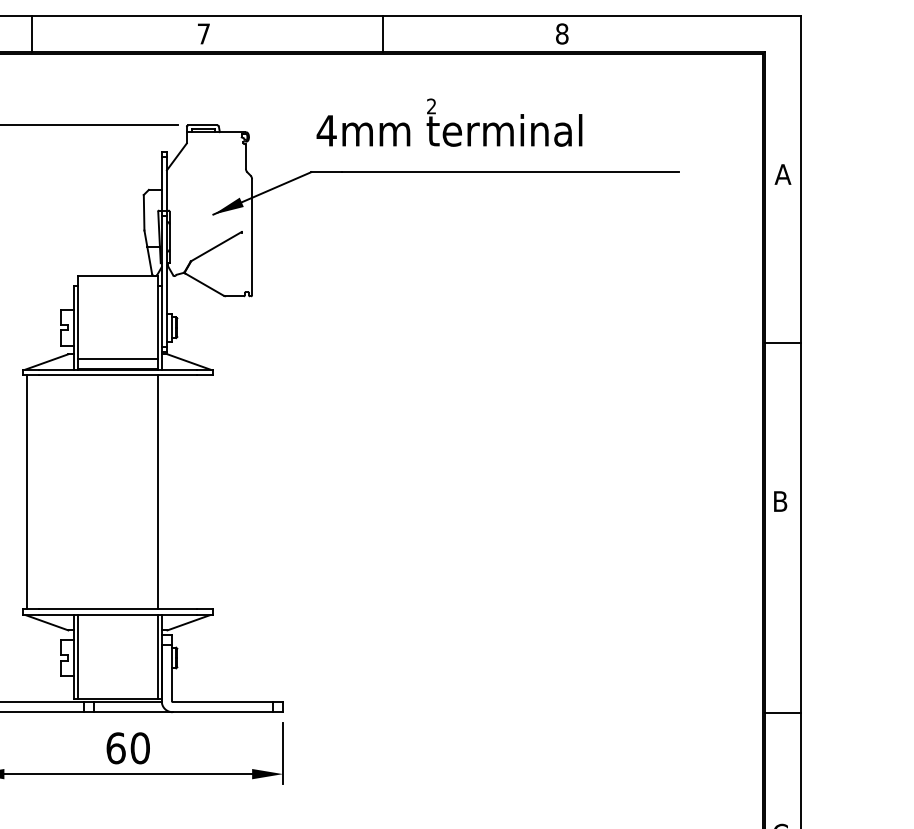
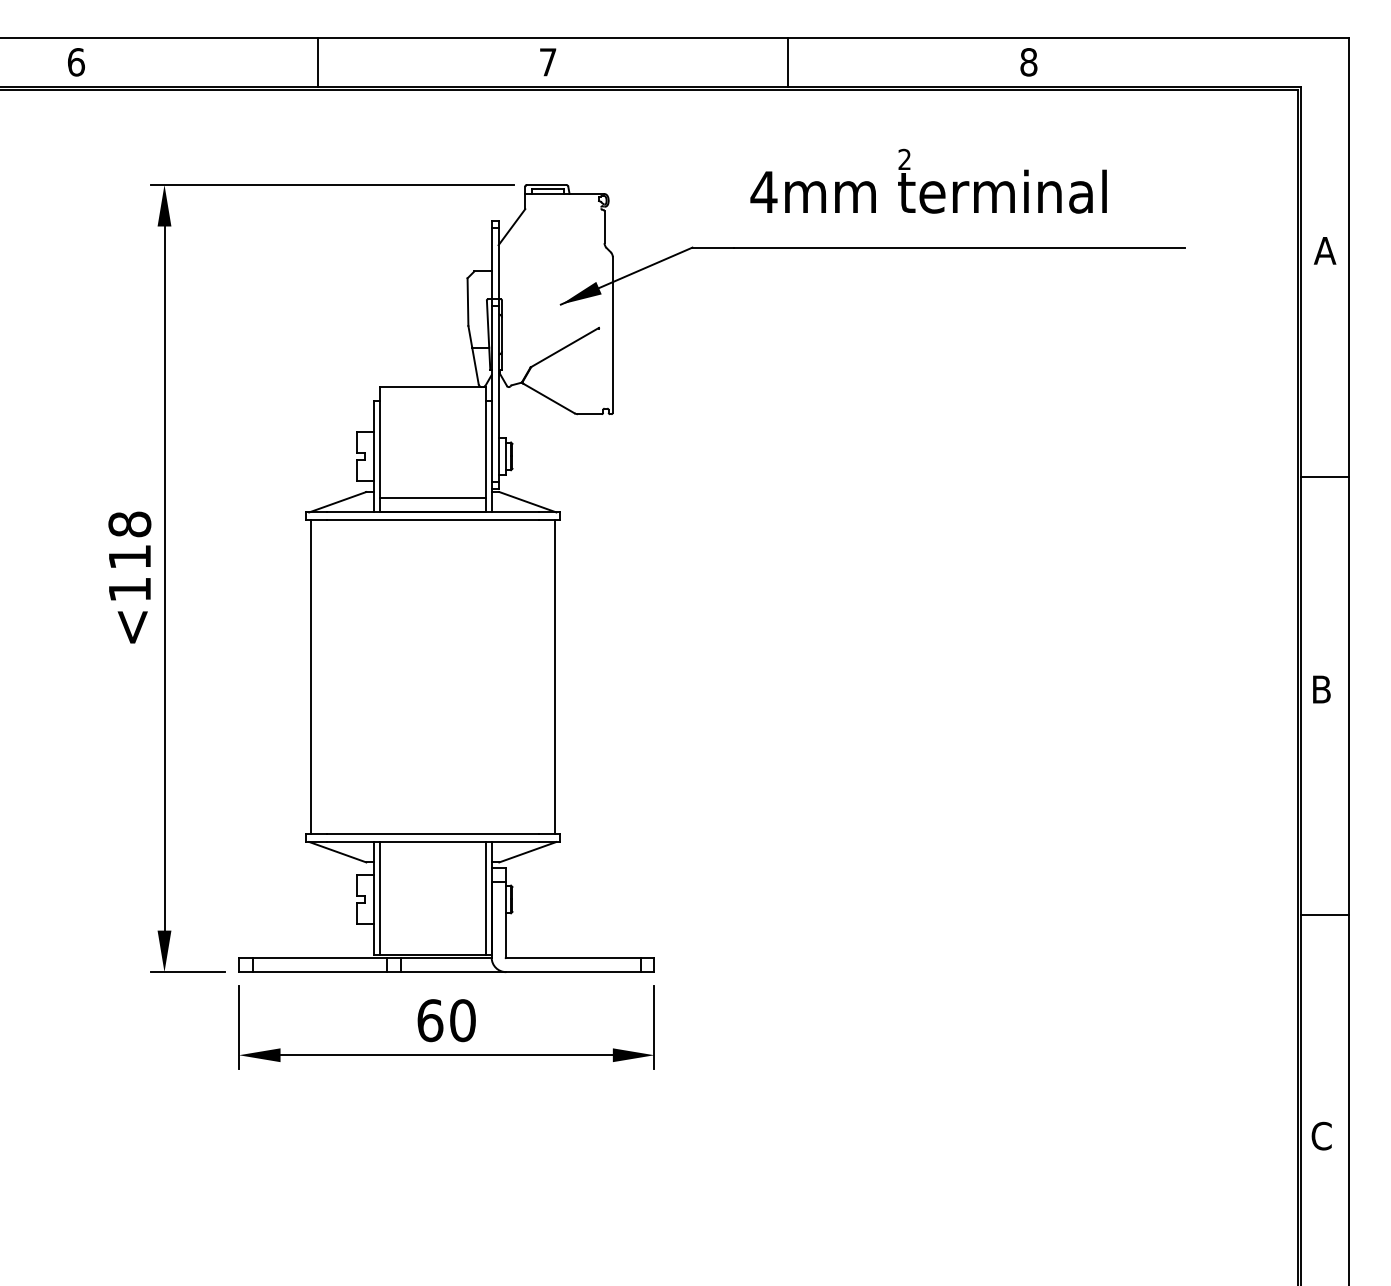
text: (449, 122) -> (928, 180), moved
line: (157, 492) -> (555, 677), moved
line: (782, 712) -> (1324, 914), moved

